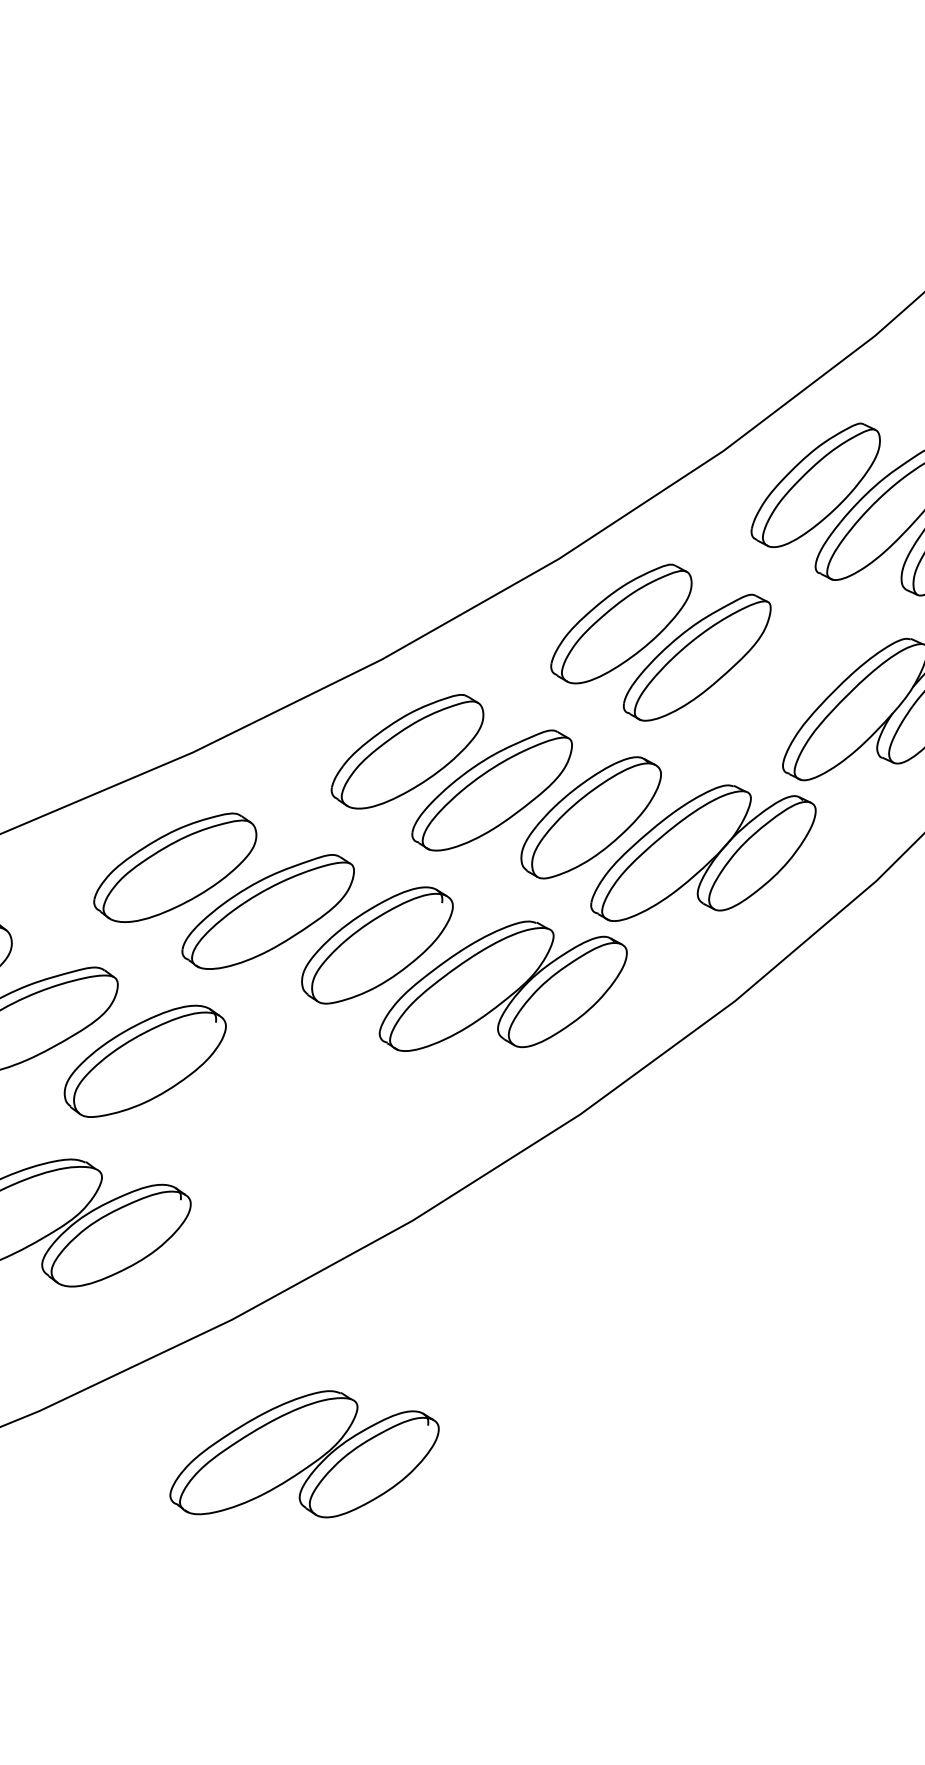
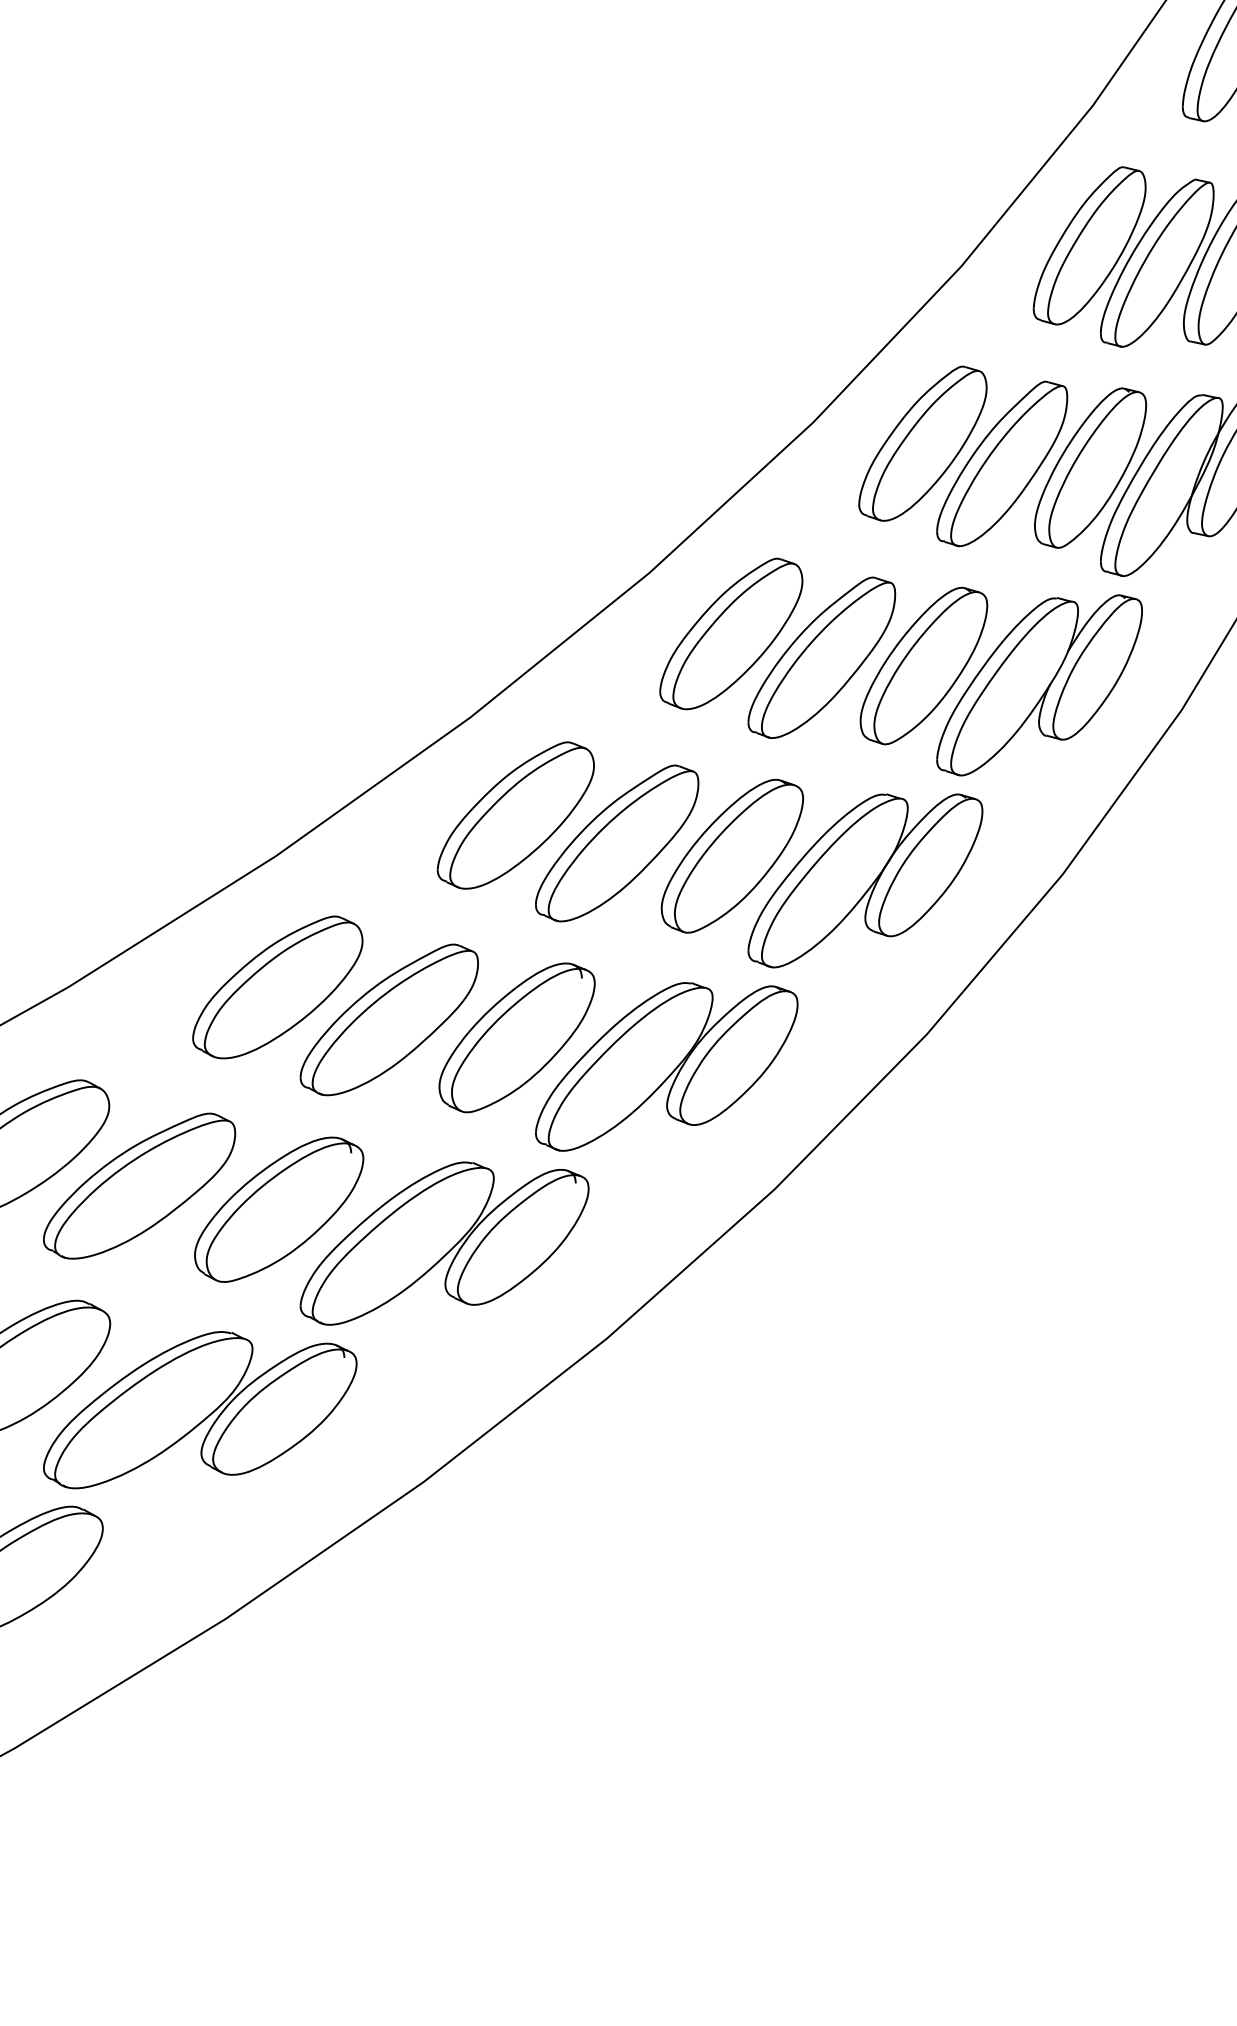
part: (784, 678) -> (923, 665), added
part: (304, 1459) -> (444, 1243), moved

